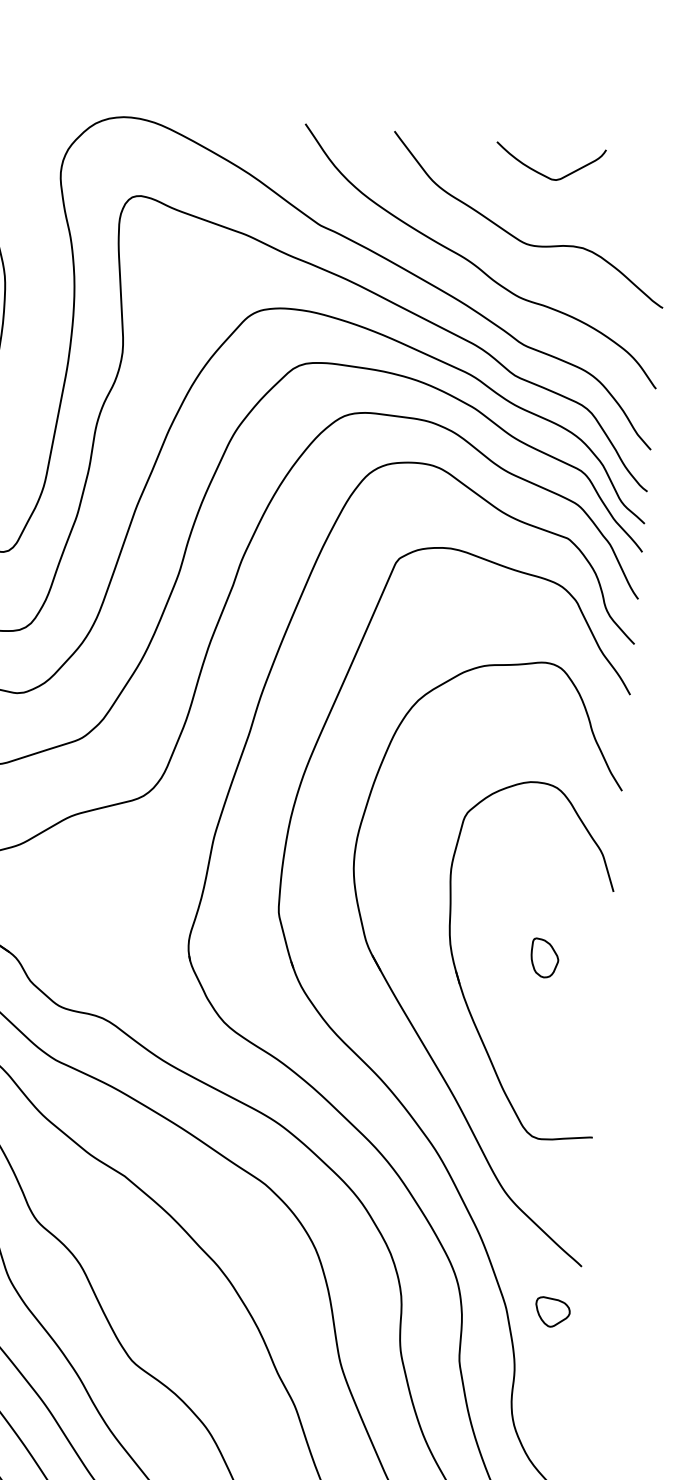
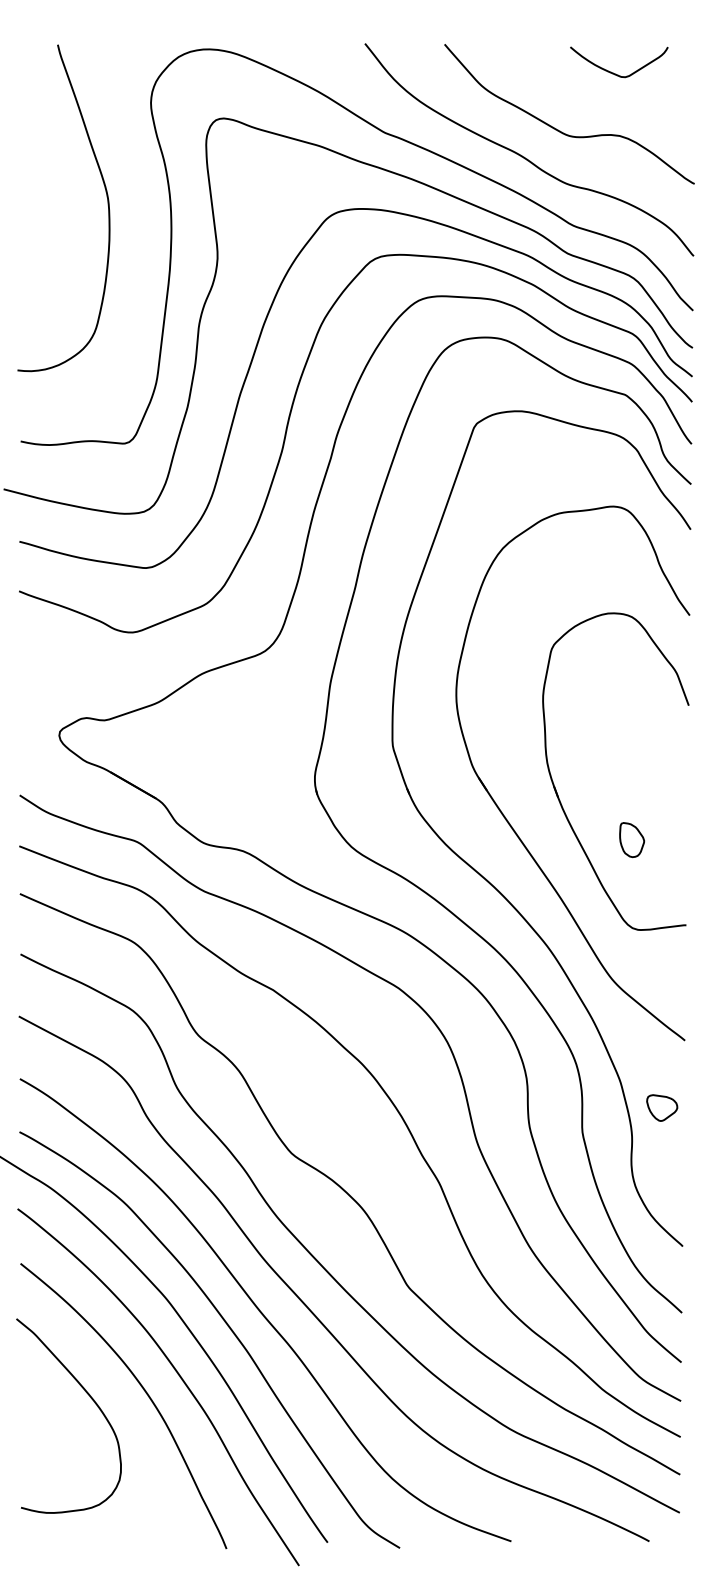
curve: (543, 173) -> (613, 72), moved
part: (545, 958) -> (632, 840), moved
part: (553, 1311) -> (662, 1107), moved

